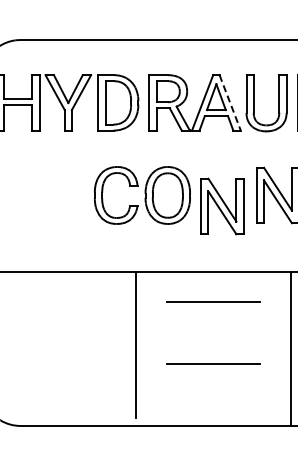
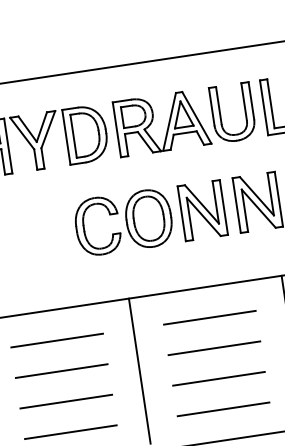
line: (230, 102) -> (197, 117), dashed -> solid
part: (222, 206) -> (202, 210), moved
line: (58, 302) -> (56, 340), added
line: (213, 332) -> (214, 347), added
line: (58, 333) -> (61, 371), added
line: (58, 364) -> (65, 402), added
line: (58, 395) -> (70, 432), added
line: (213, 395) -> (223, 409), added

